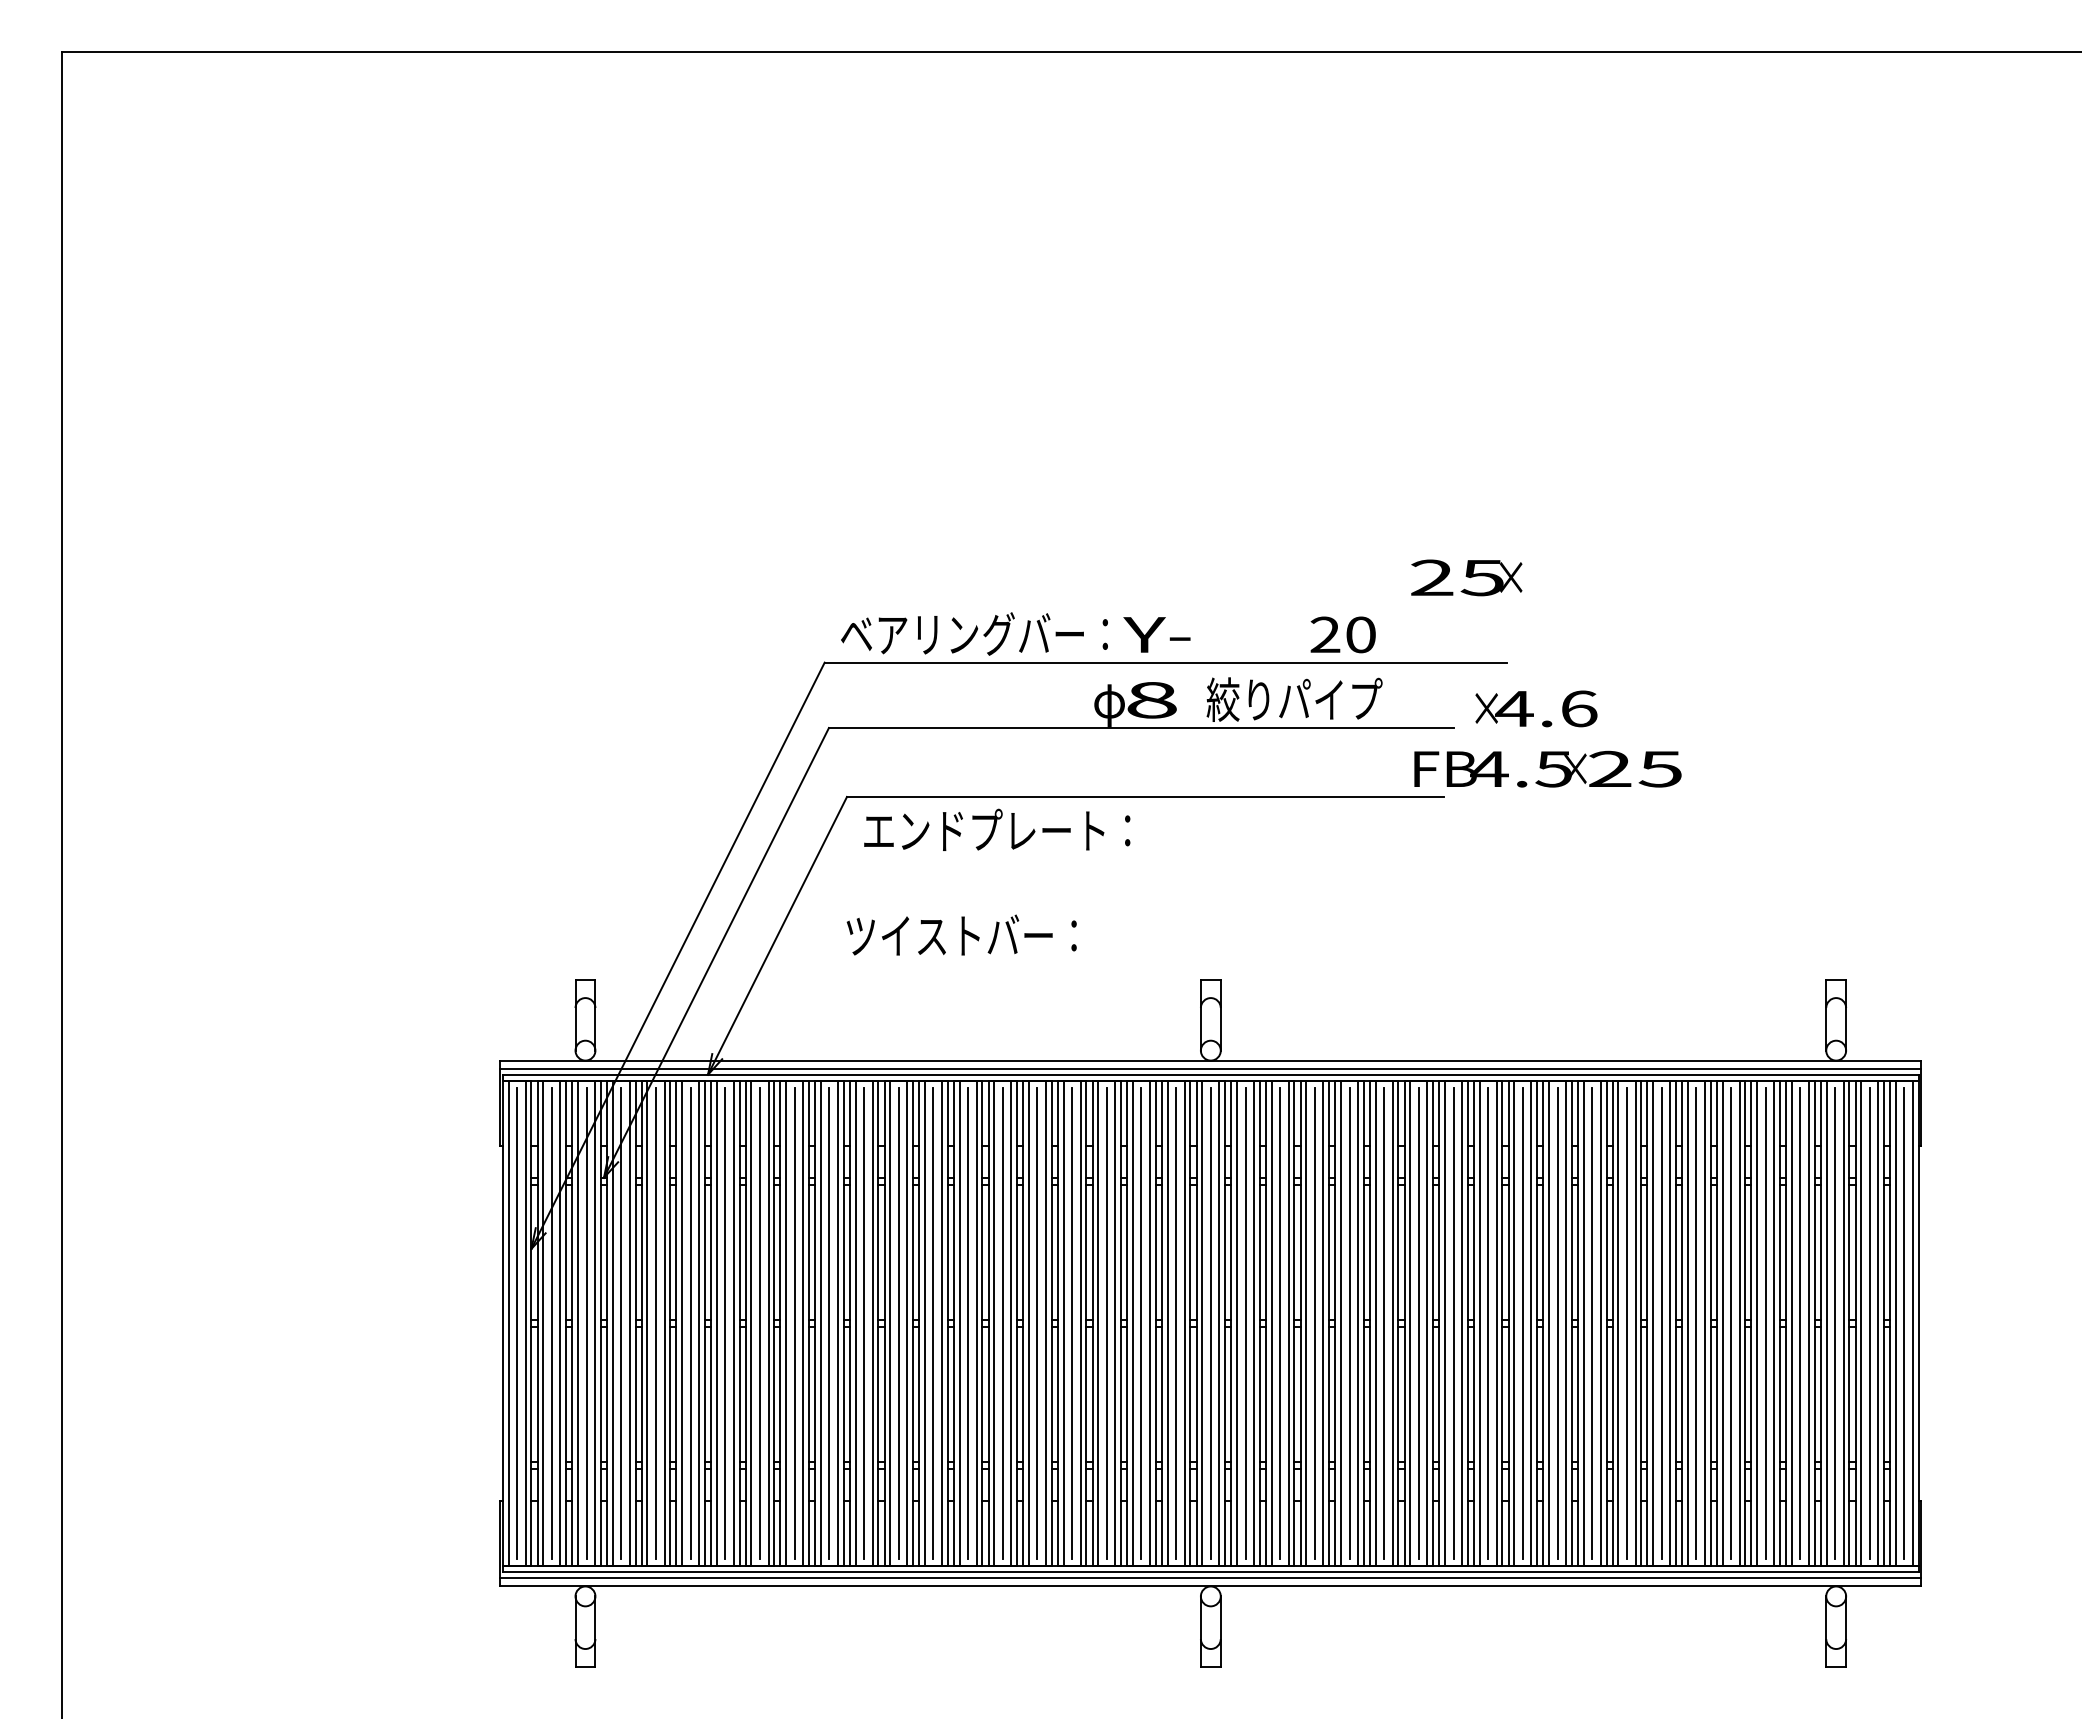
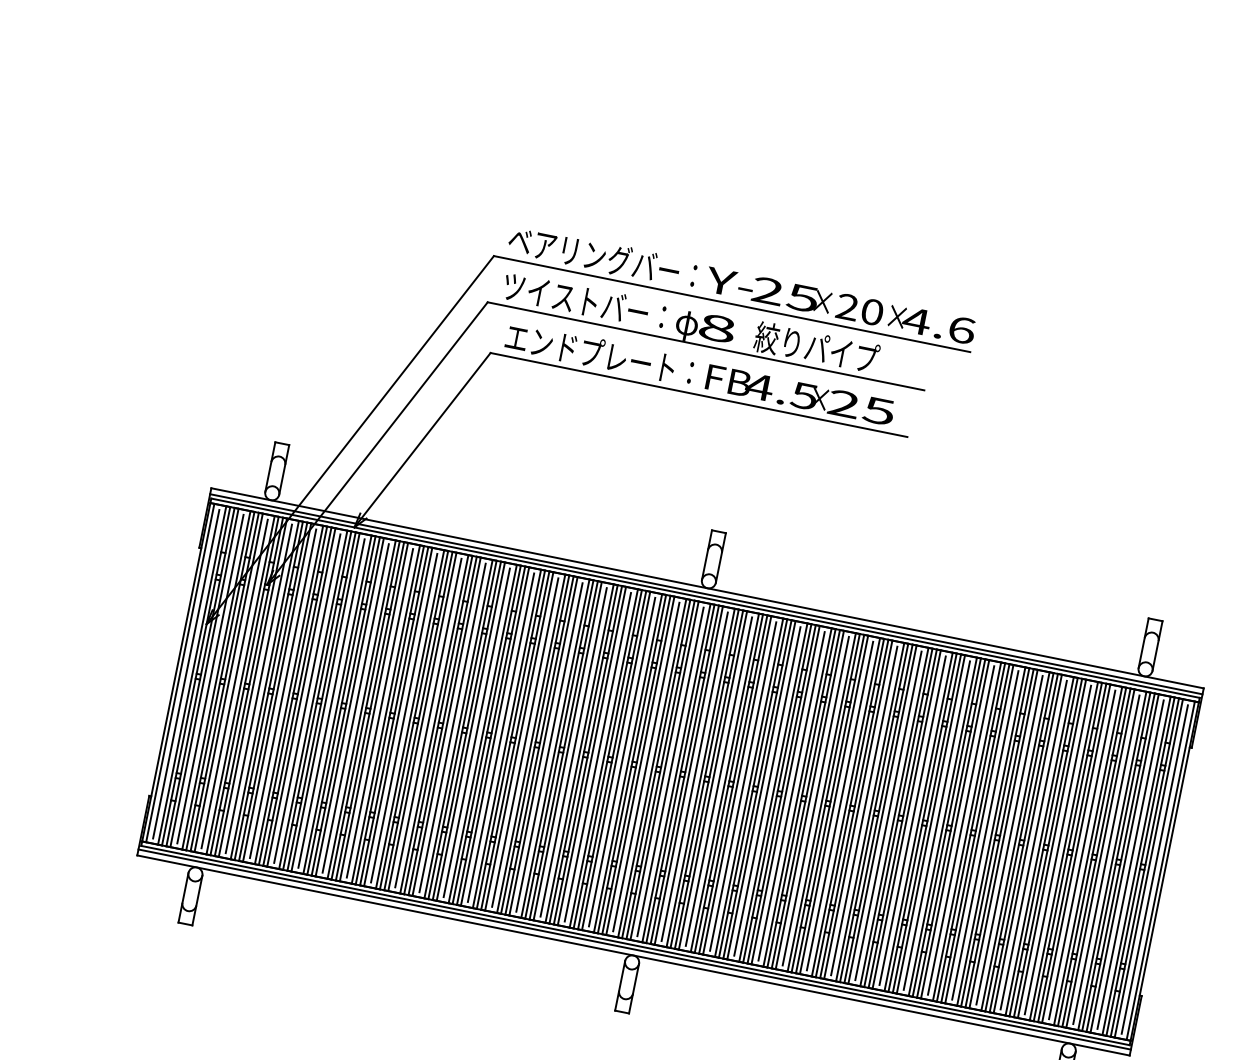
text: (1466, 577) -> (791, 295), moved
text: (1536, 708) -> (932, 323), moved
text: (1547, 768) -> (800, 394), moved
text: (997, 829) -> (599, 353), moved
text: (961, 934) -> (584, 300), moved

